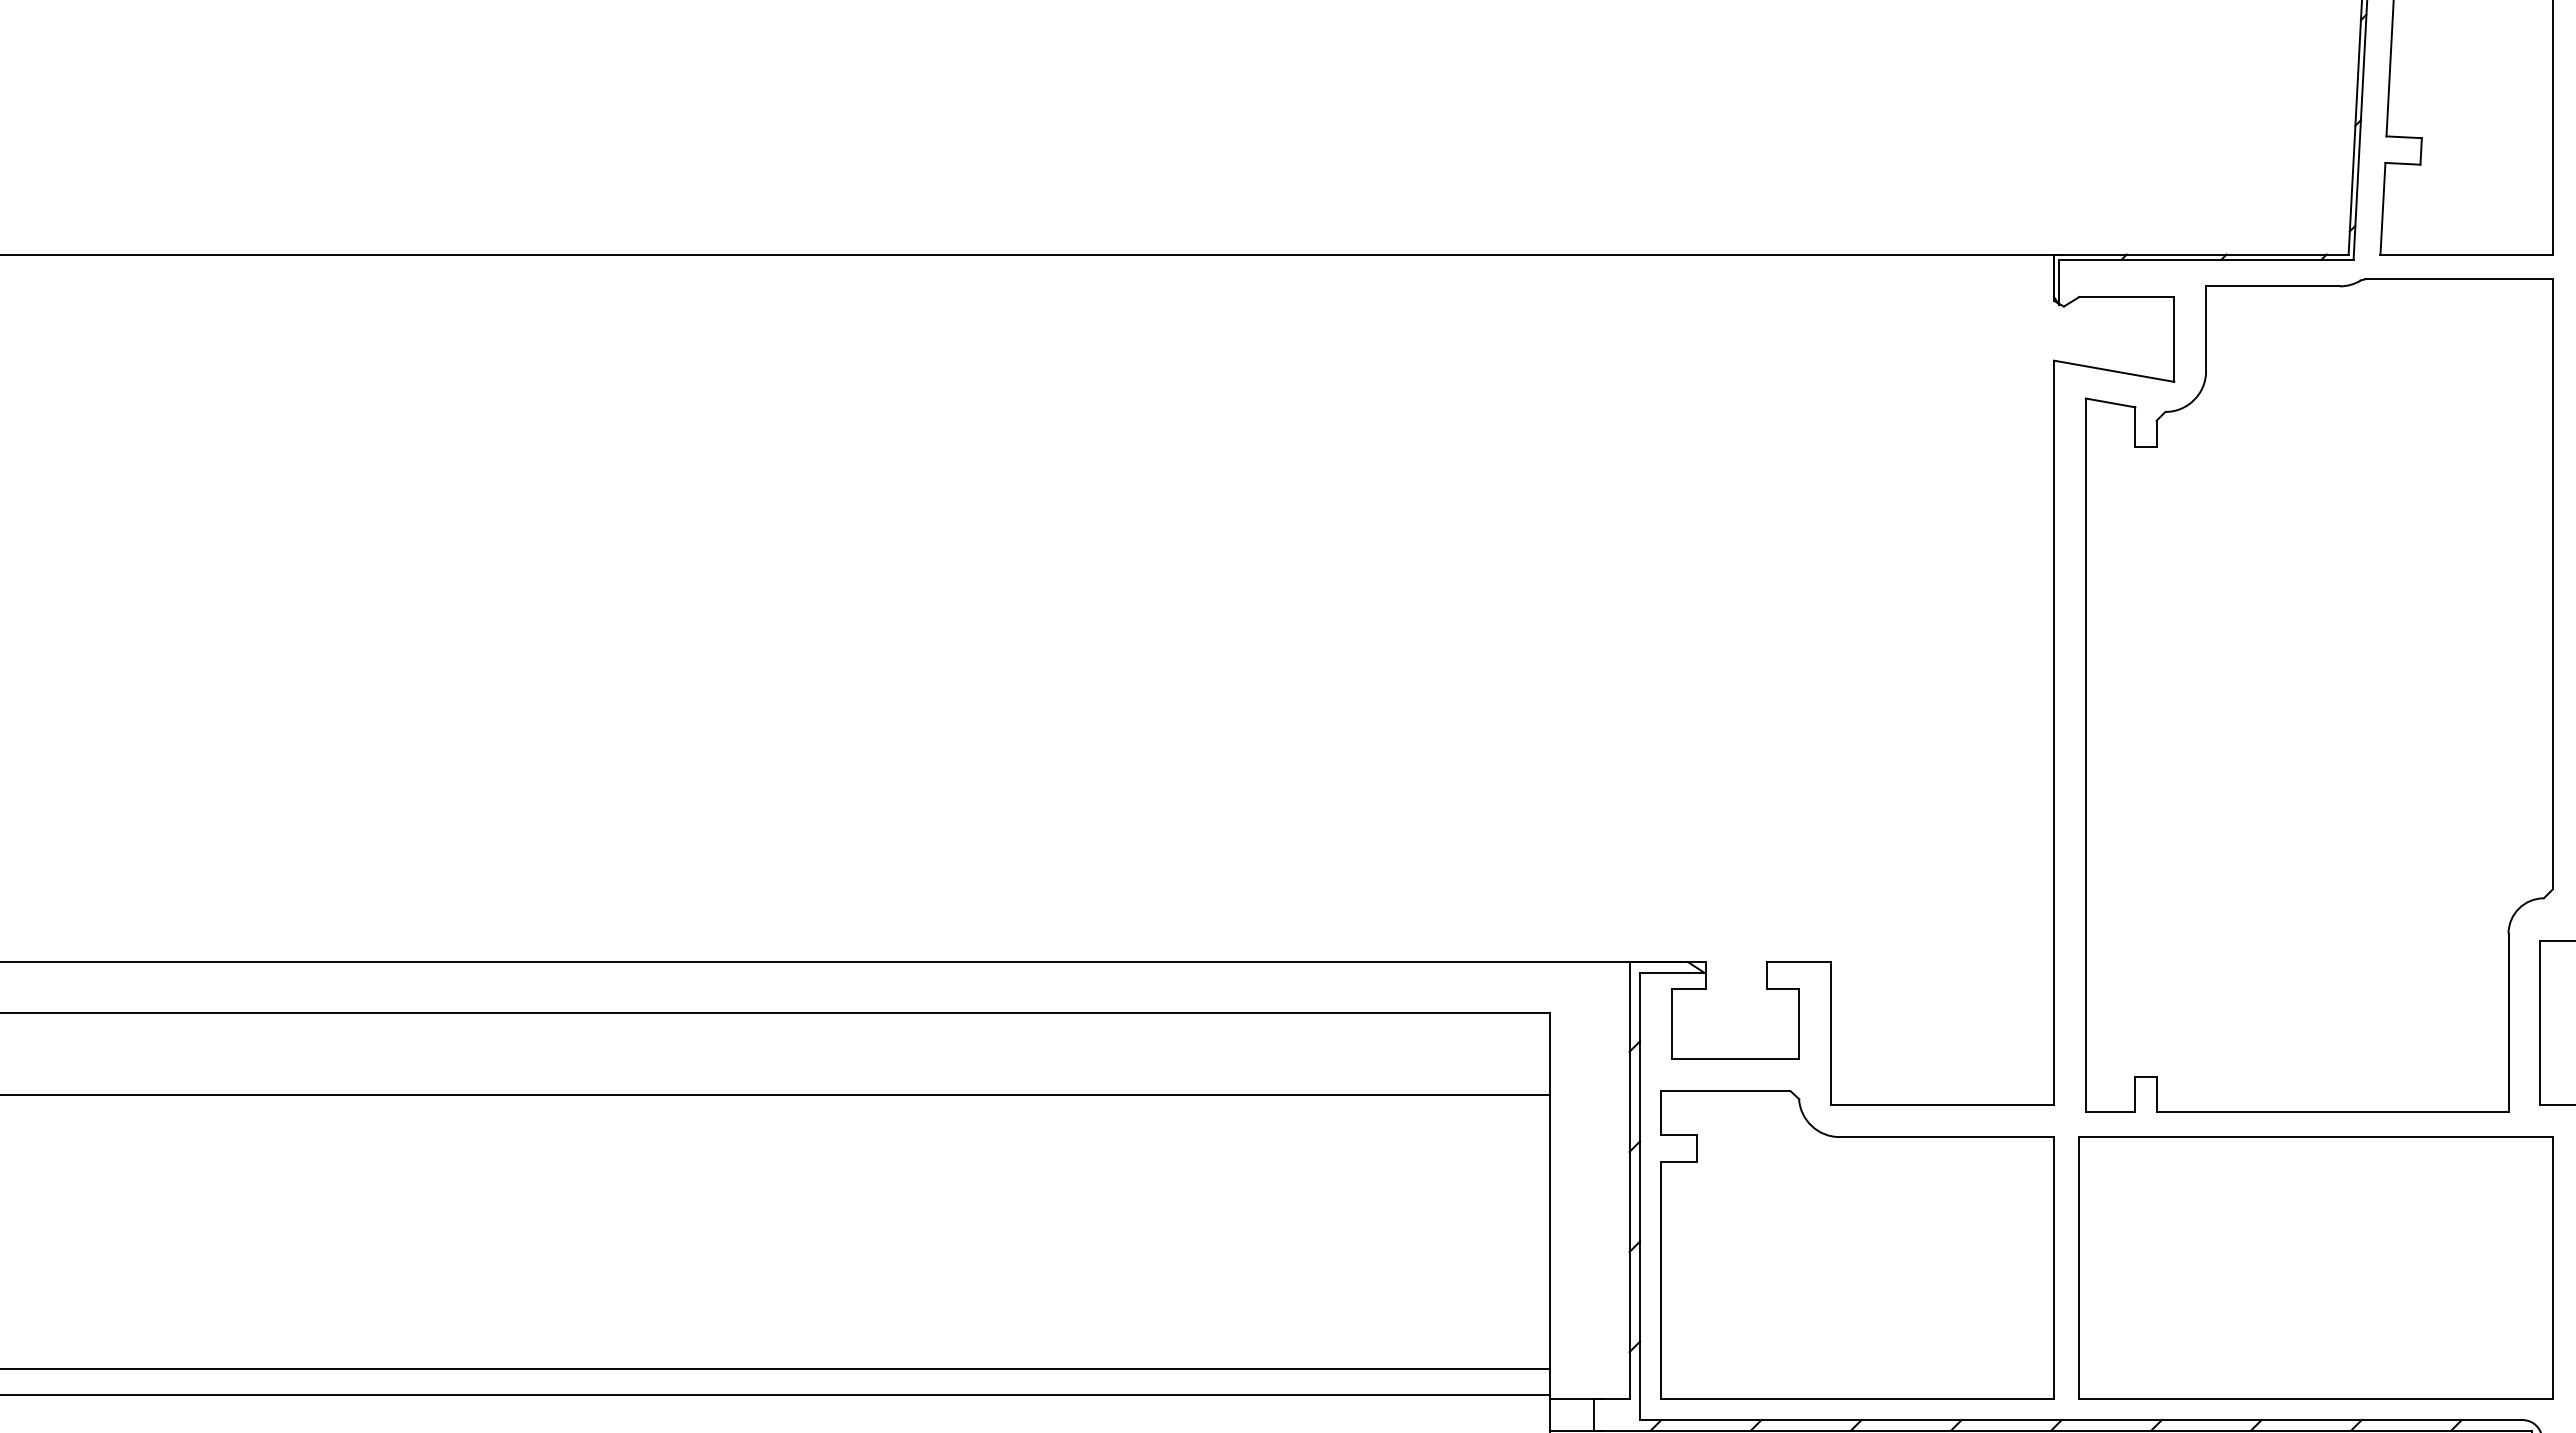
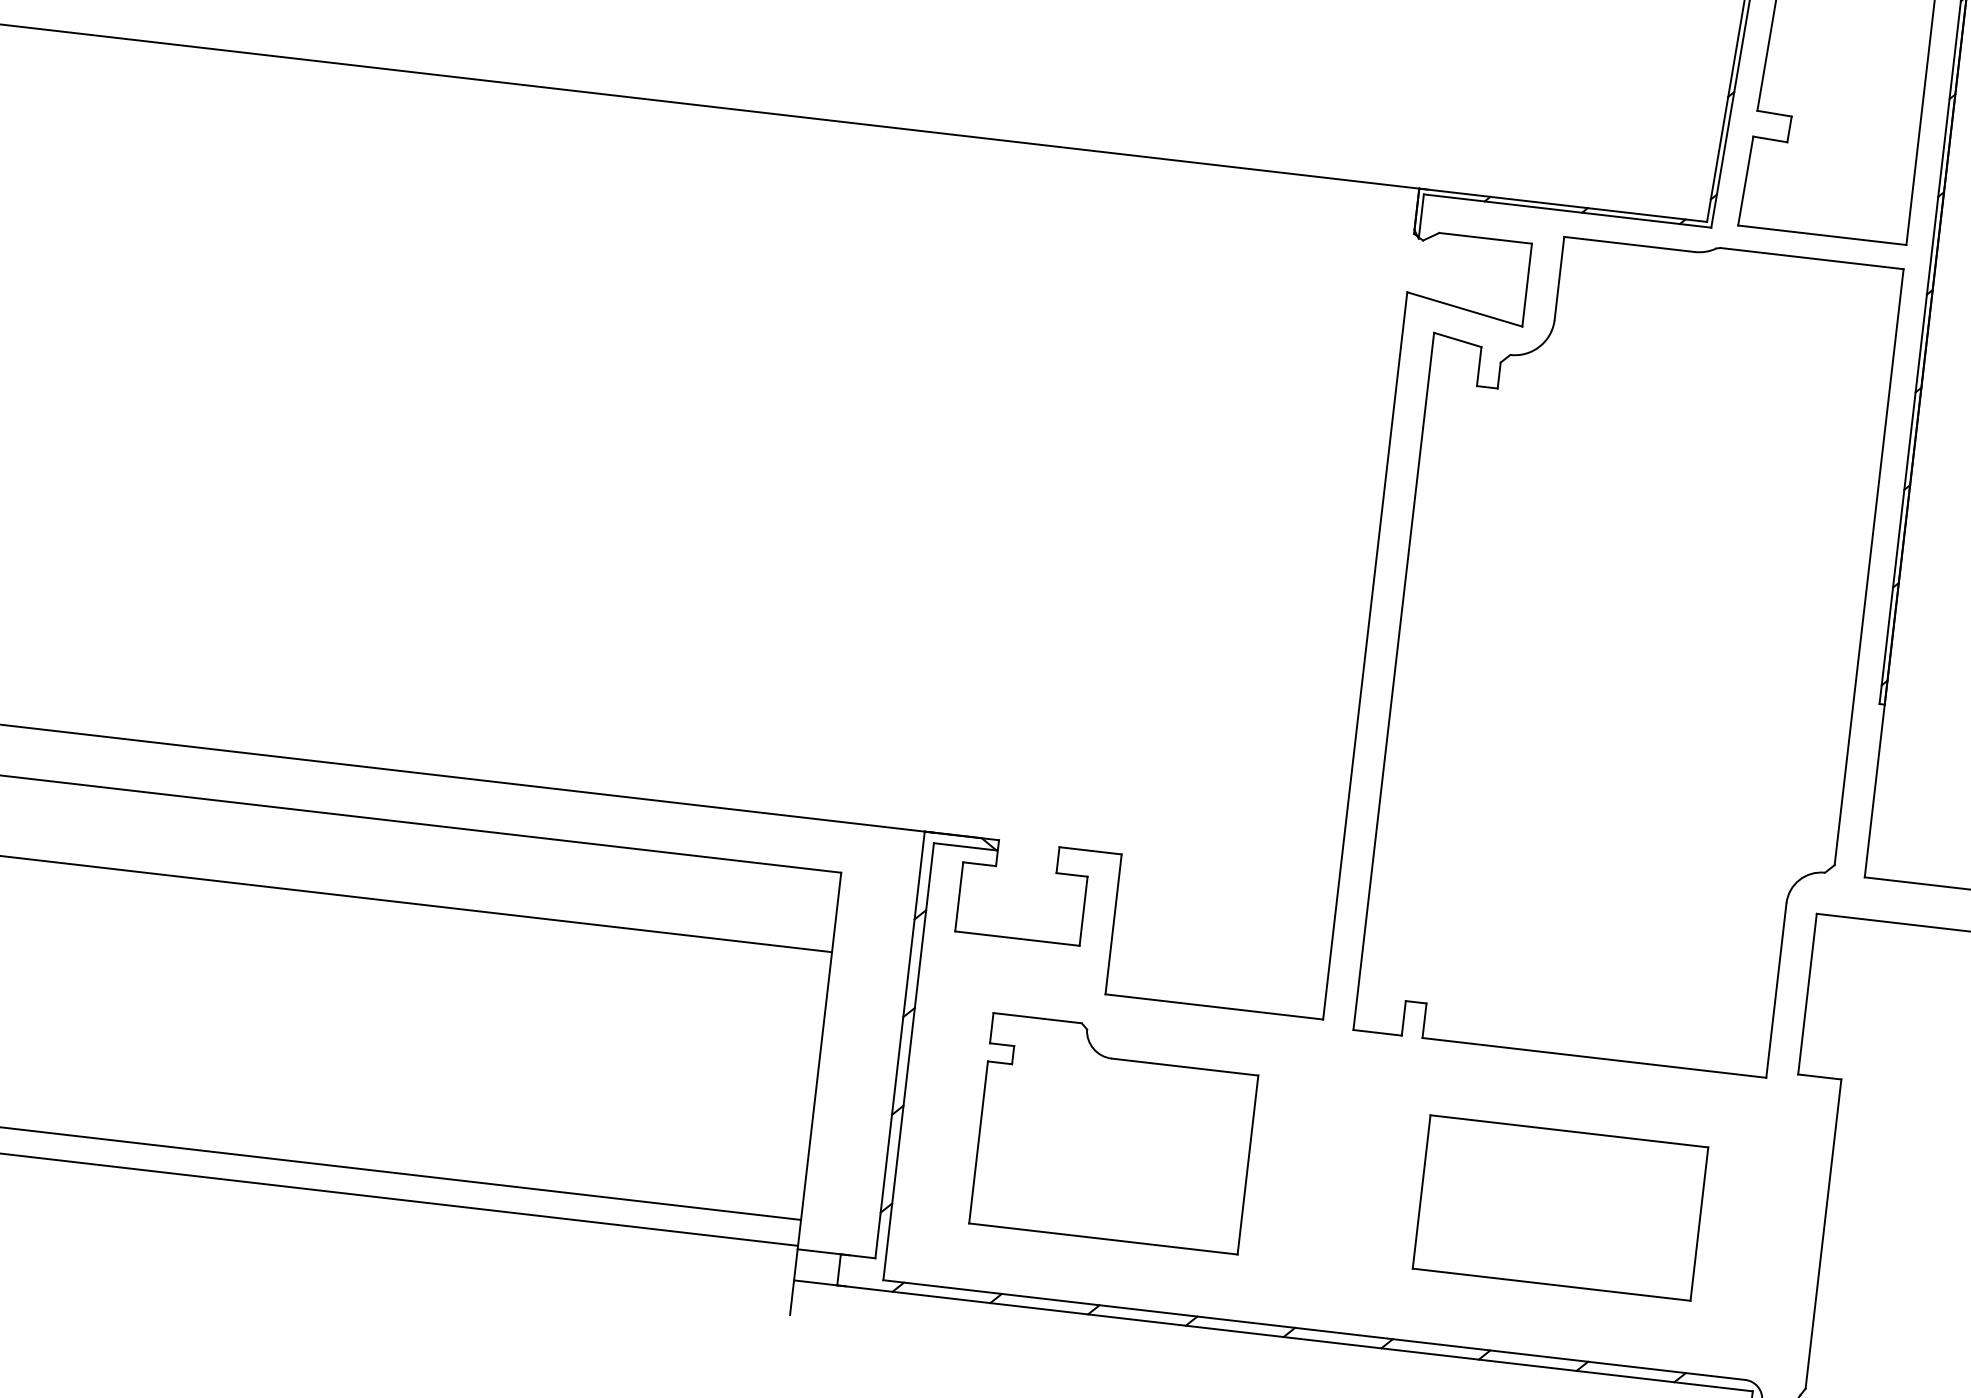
part: (1857, 1244) -> (1115, 1133), size x0.7
part: (2315, 1267) -> (1560, 1207), size x0.6

